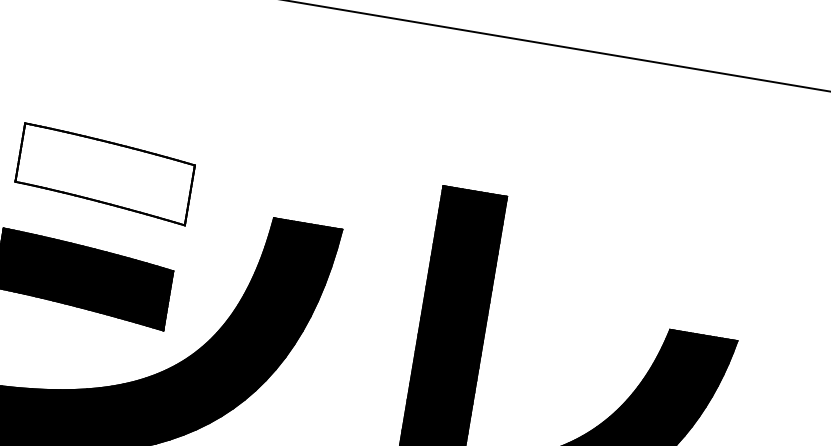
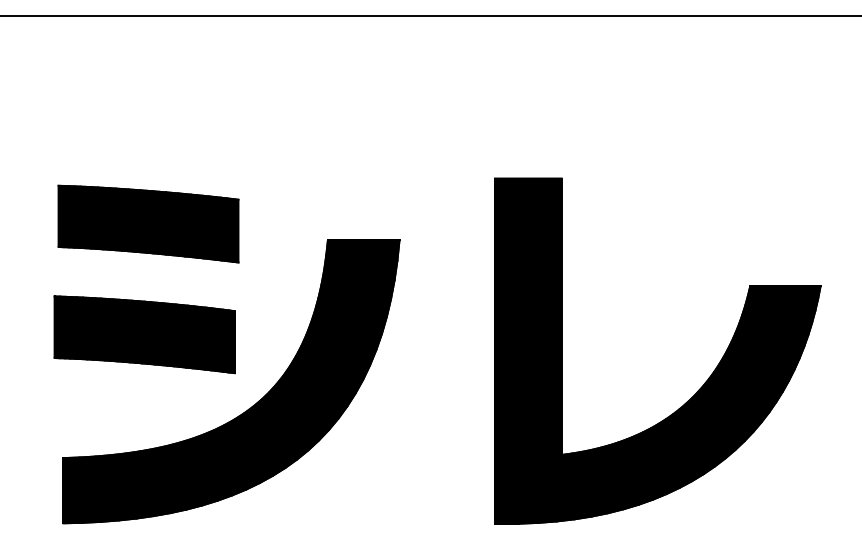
fill: (105, 173) -> (148, 223), added

